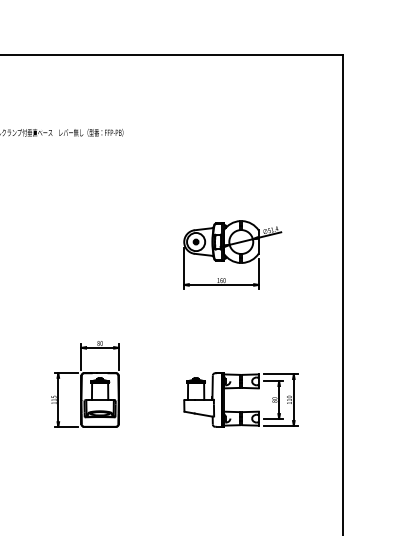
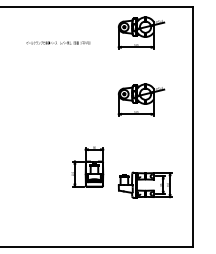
part: (232, 110) -> (141, 32), added
part: (85, 383) -> (87, 166), moved
part: (239, 398) -> (144, 184), moved

